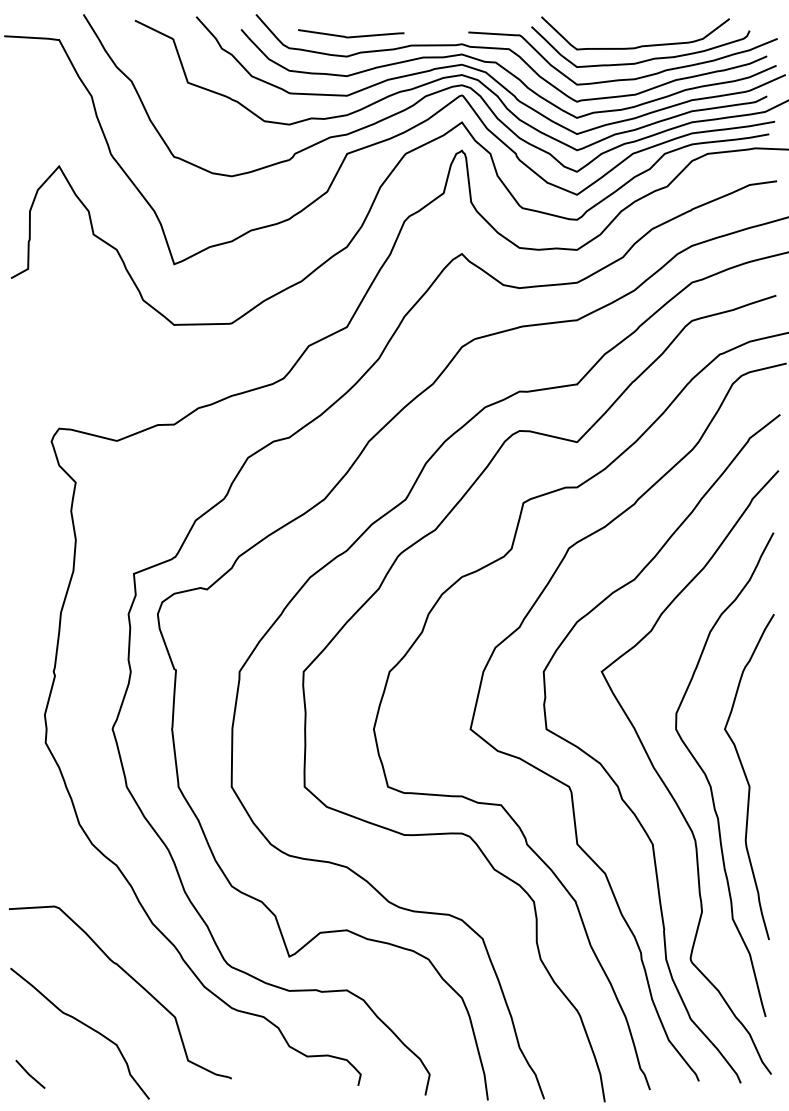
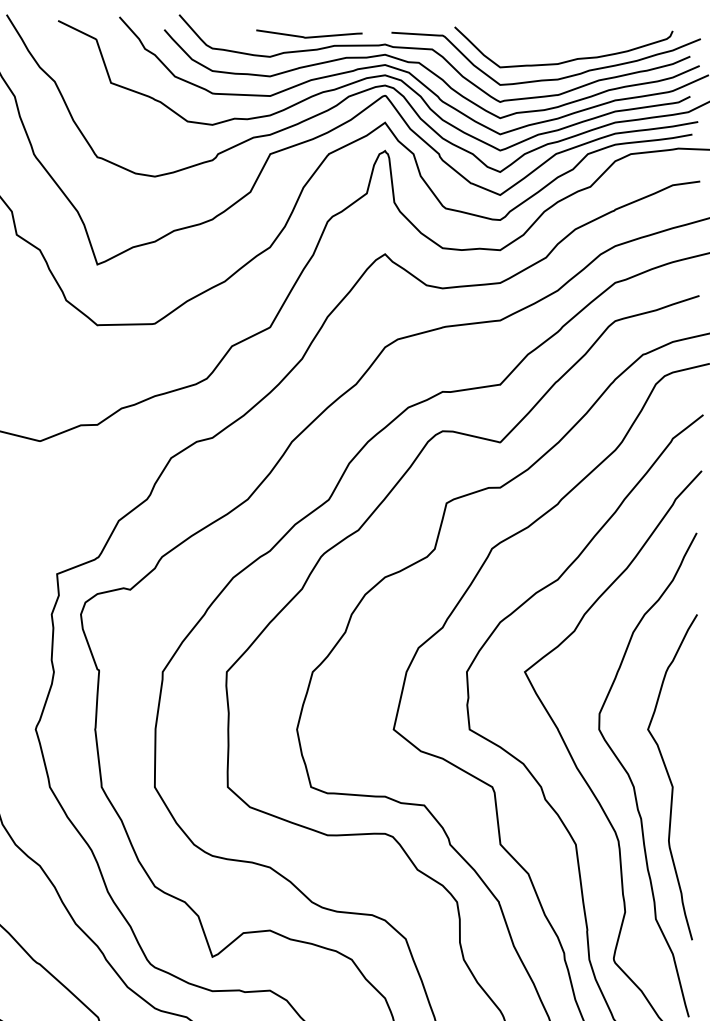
curve: (351, 36) -> (309, 36), moved
curve: (640, 45) -> (563, 45), removed

